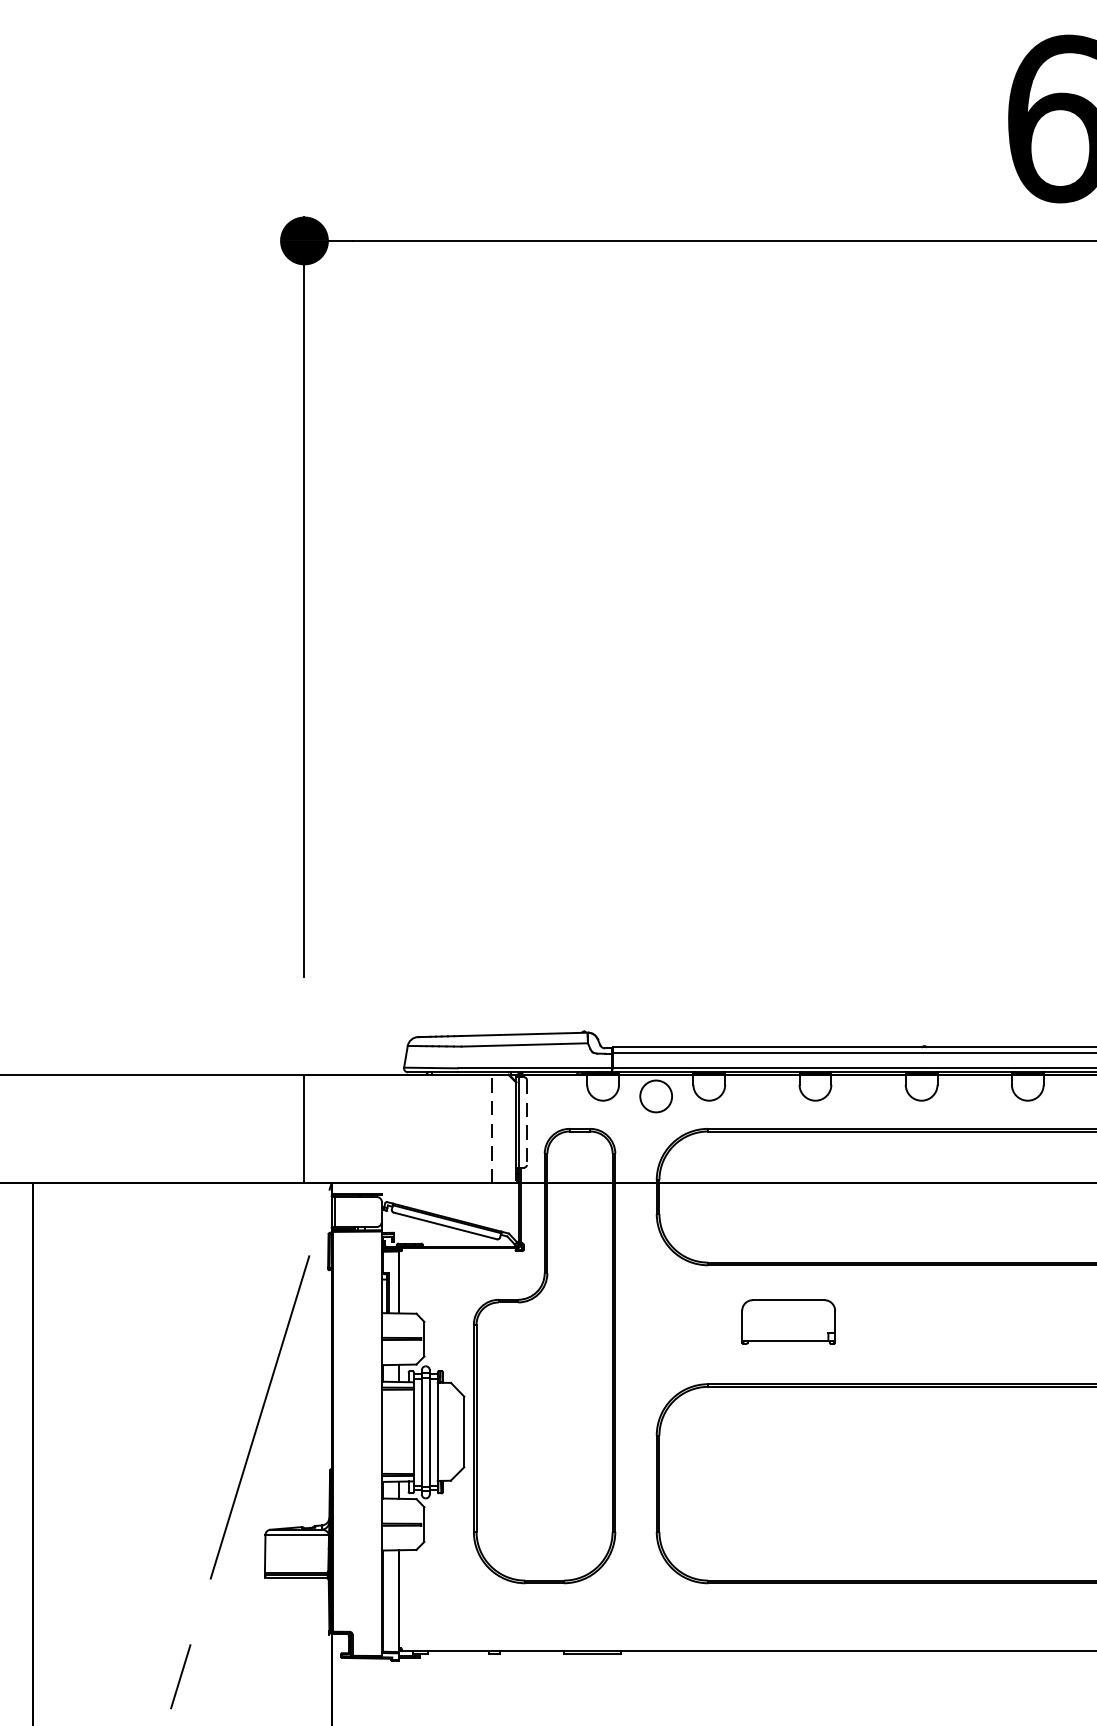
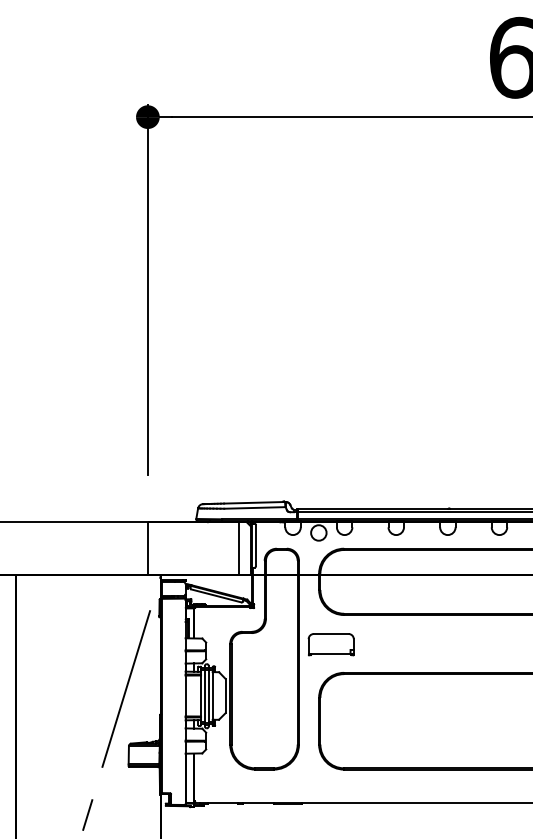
line: (527, 1122) -> (256, 545), dashed -> solid
line: (490, 1128) -> (238, 548), dashed -> solid
part: (787, 1321) -> (330, 644), moved

